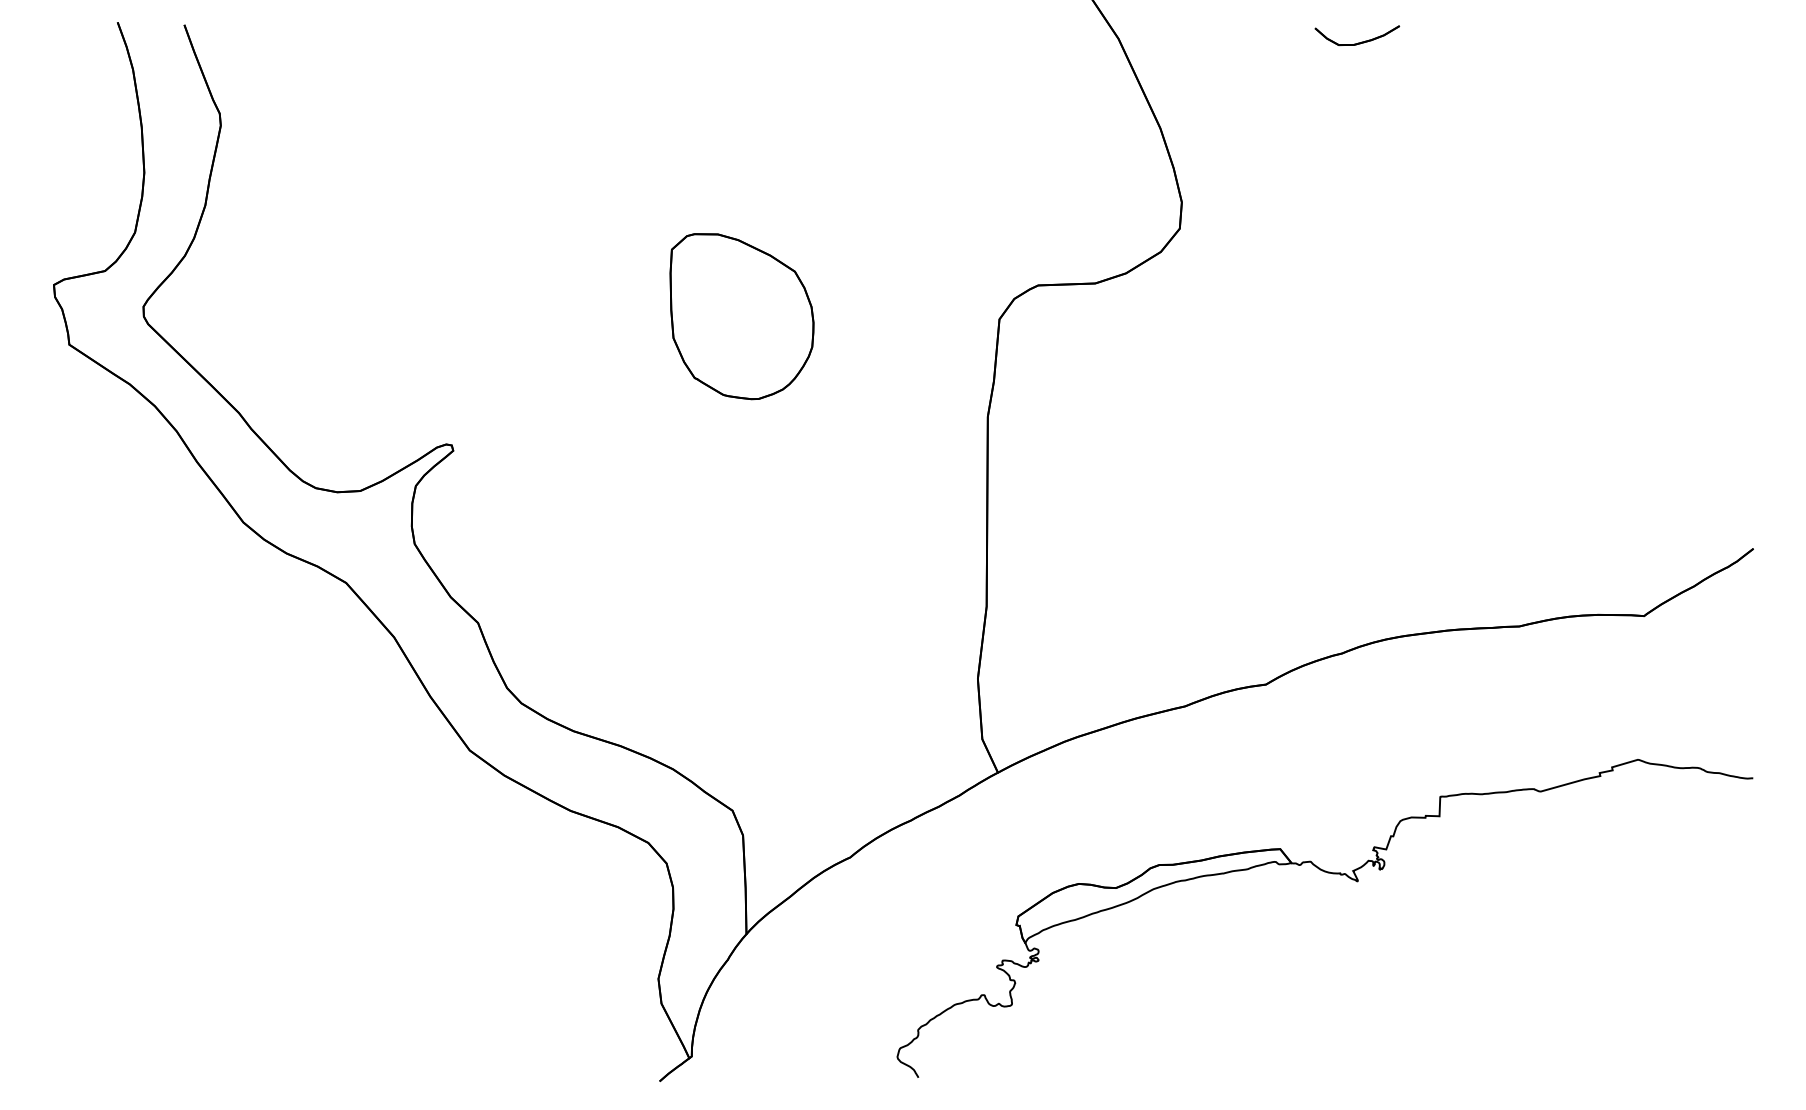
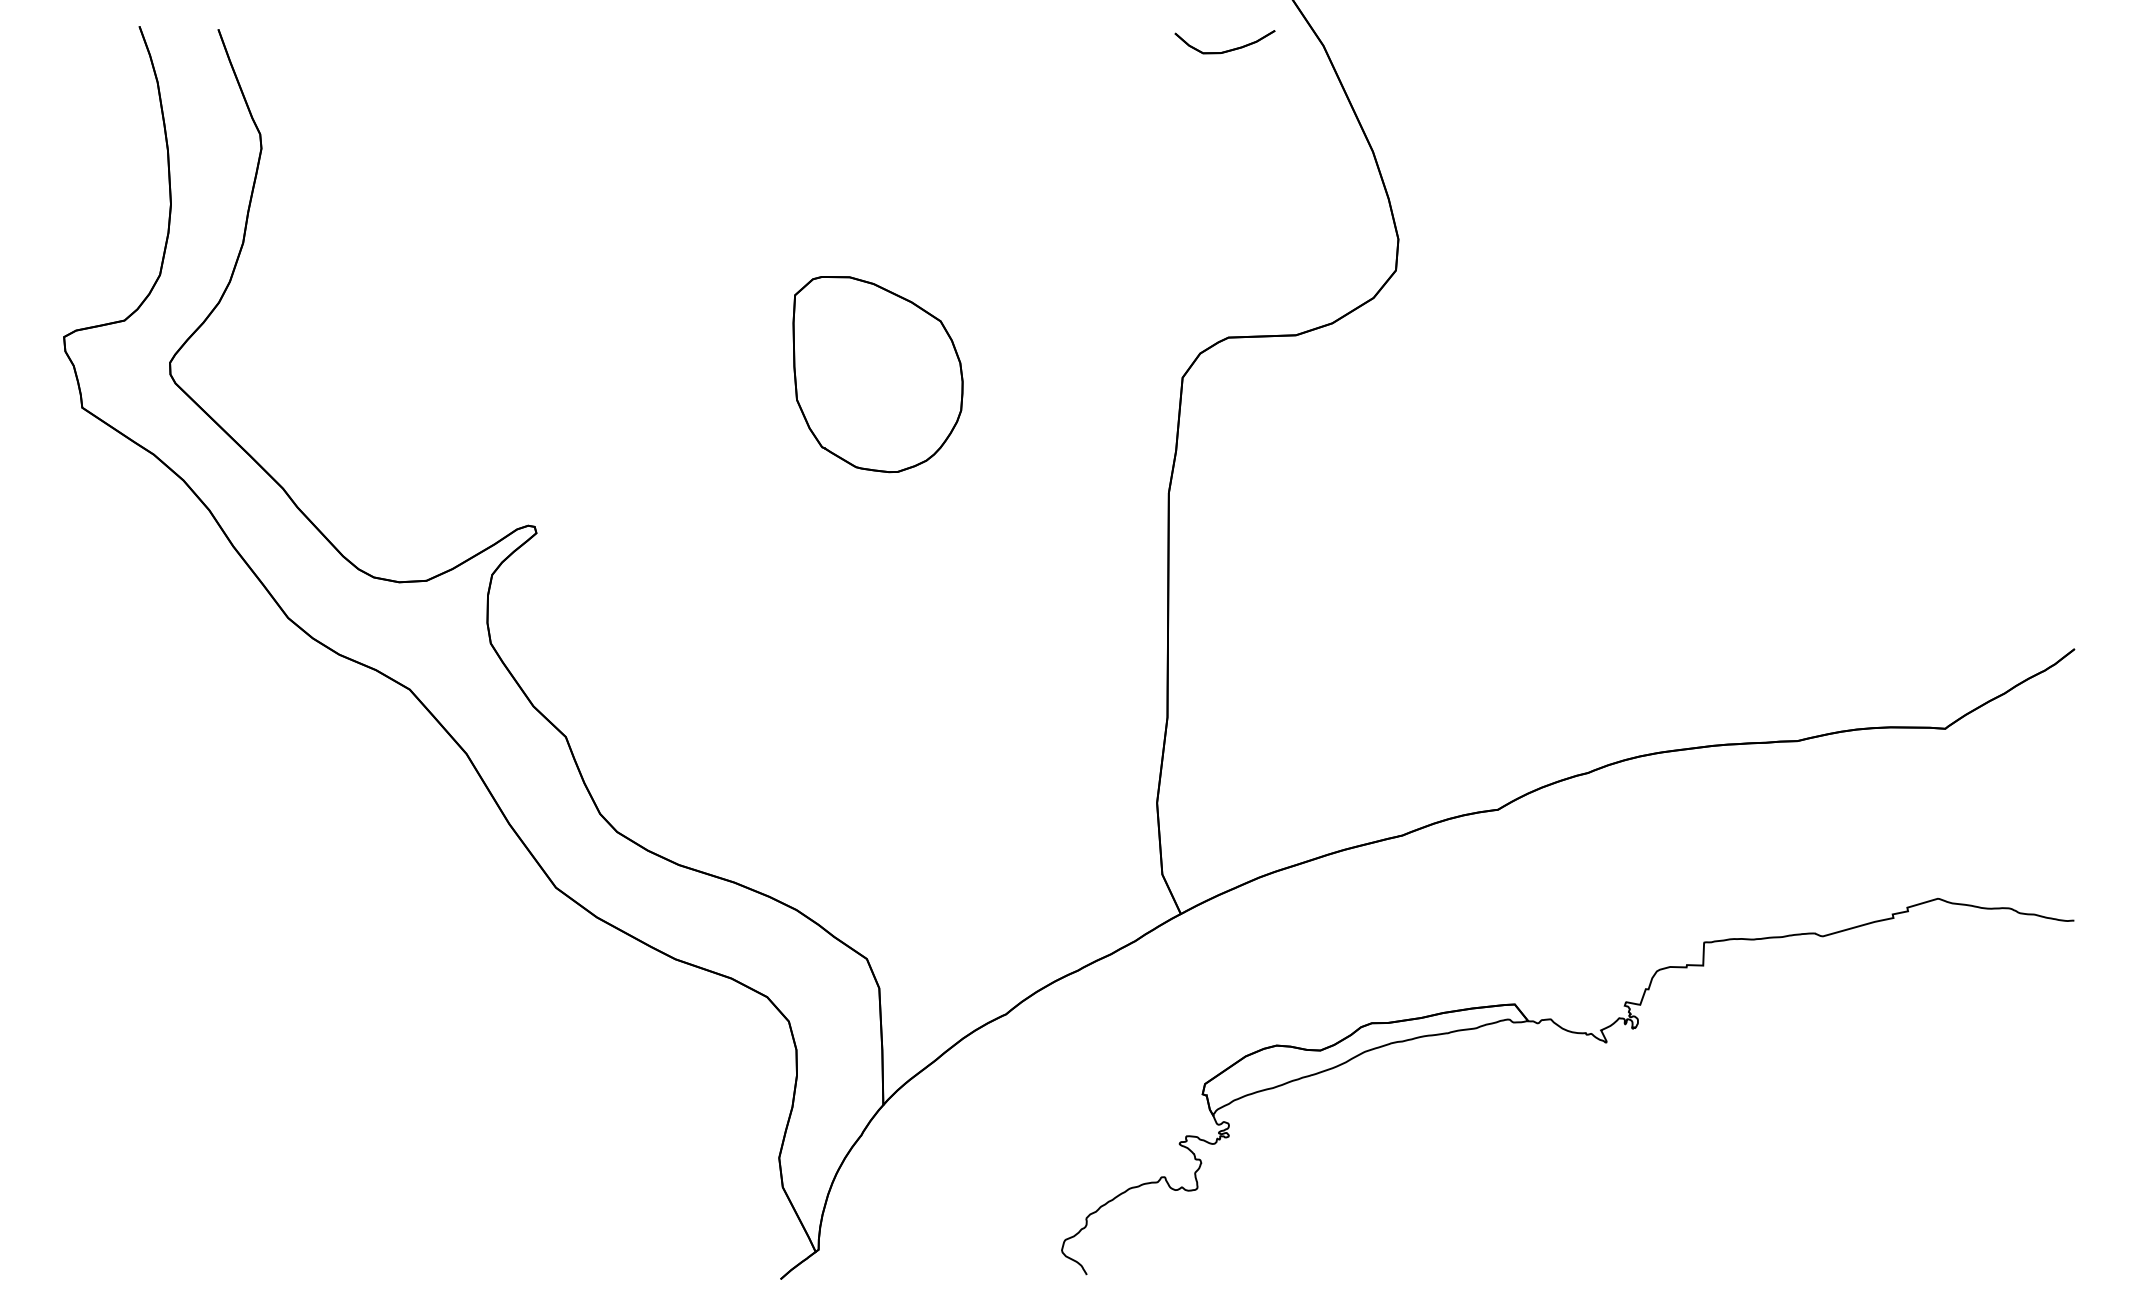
part: (1357, 42) -> (1225, 50), moved

